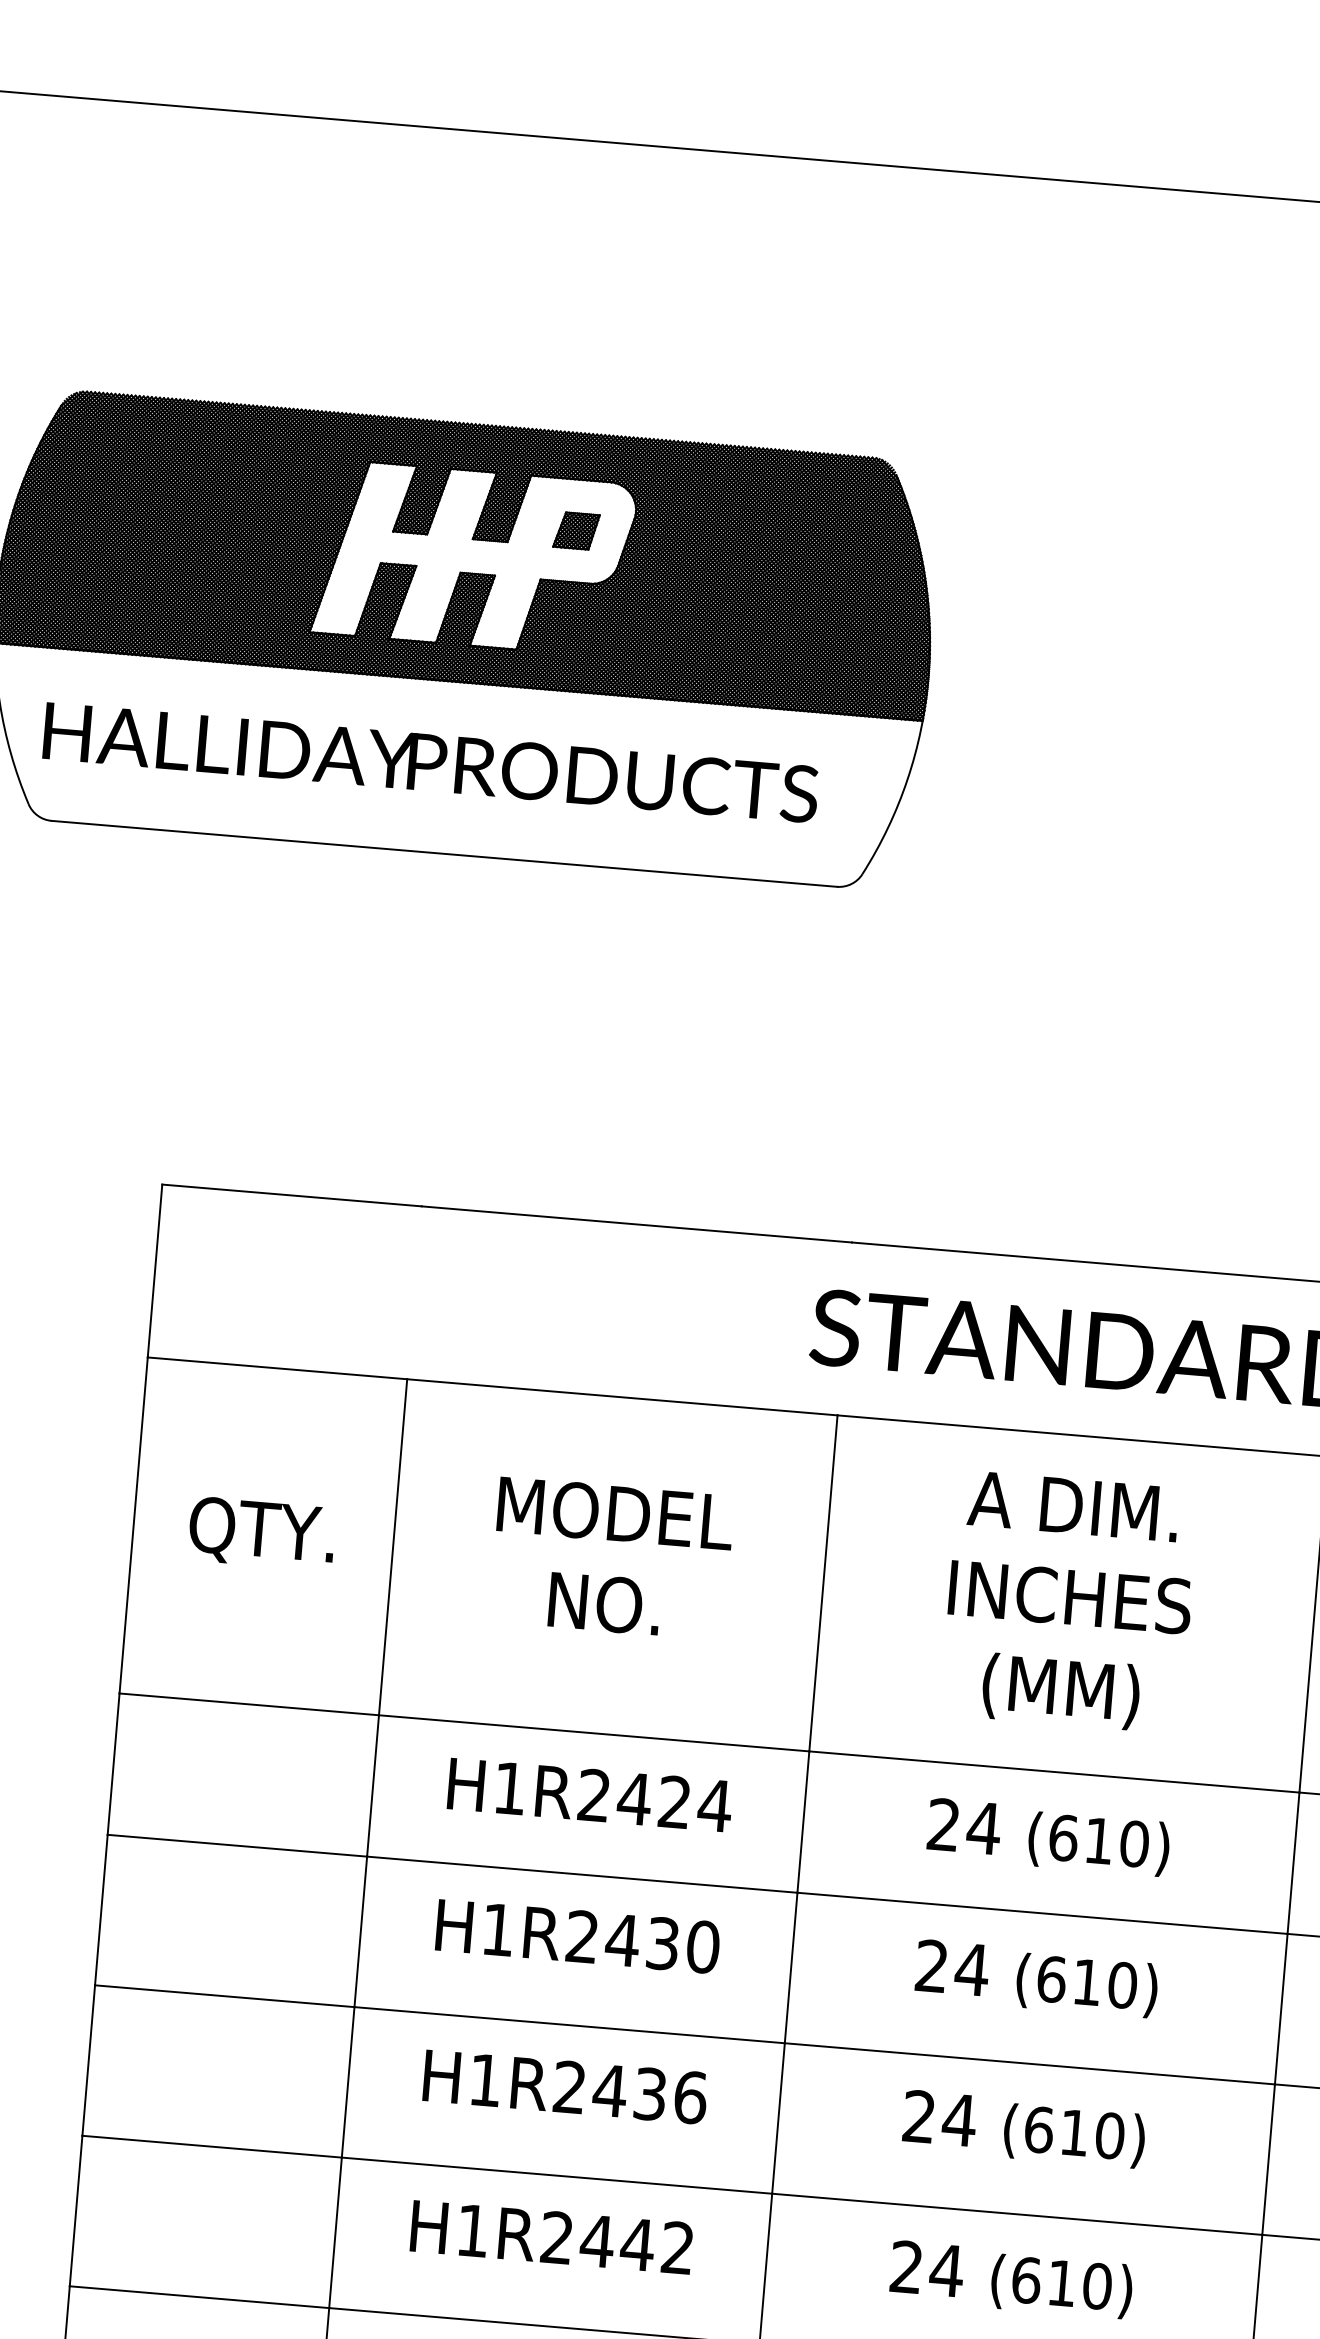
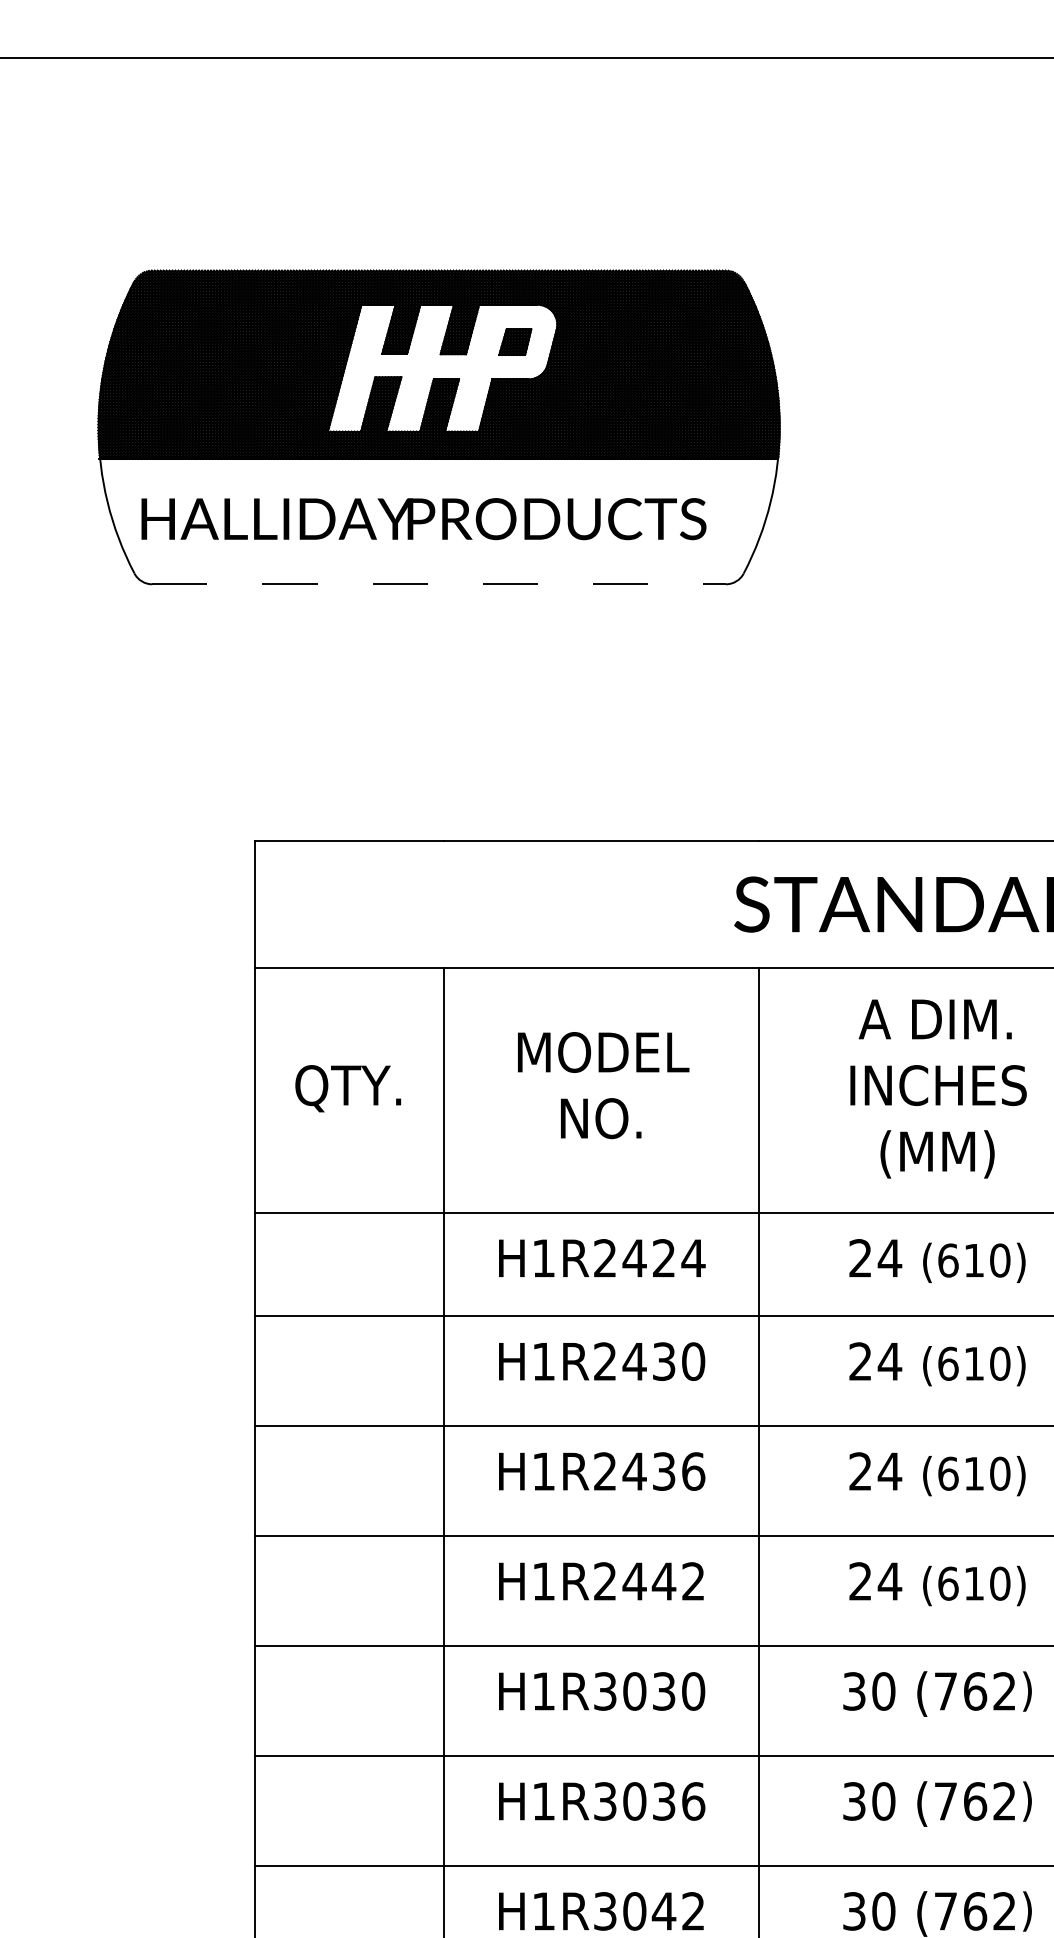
line: (444, 854) -> (439, 584), solid -> dashed

